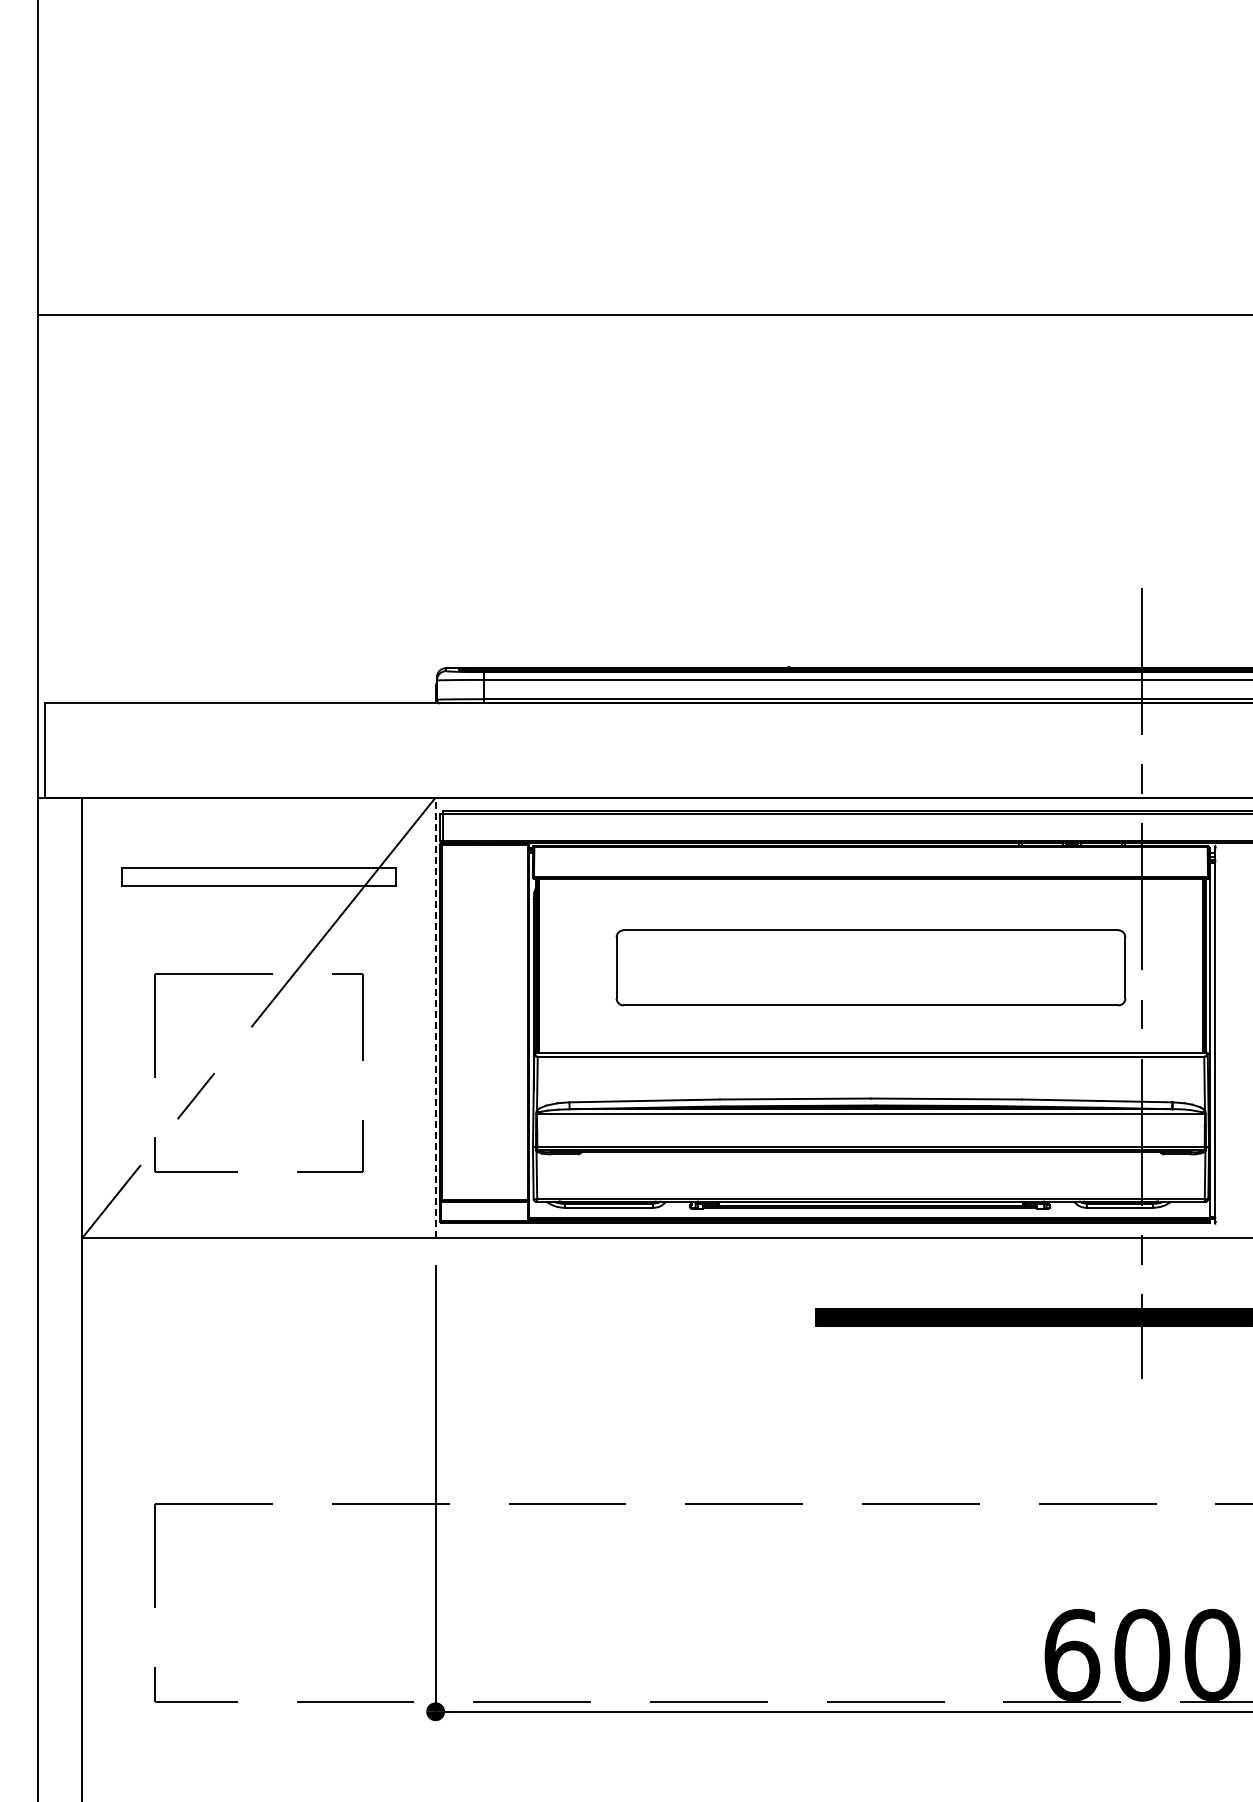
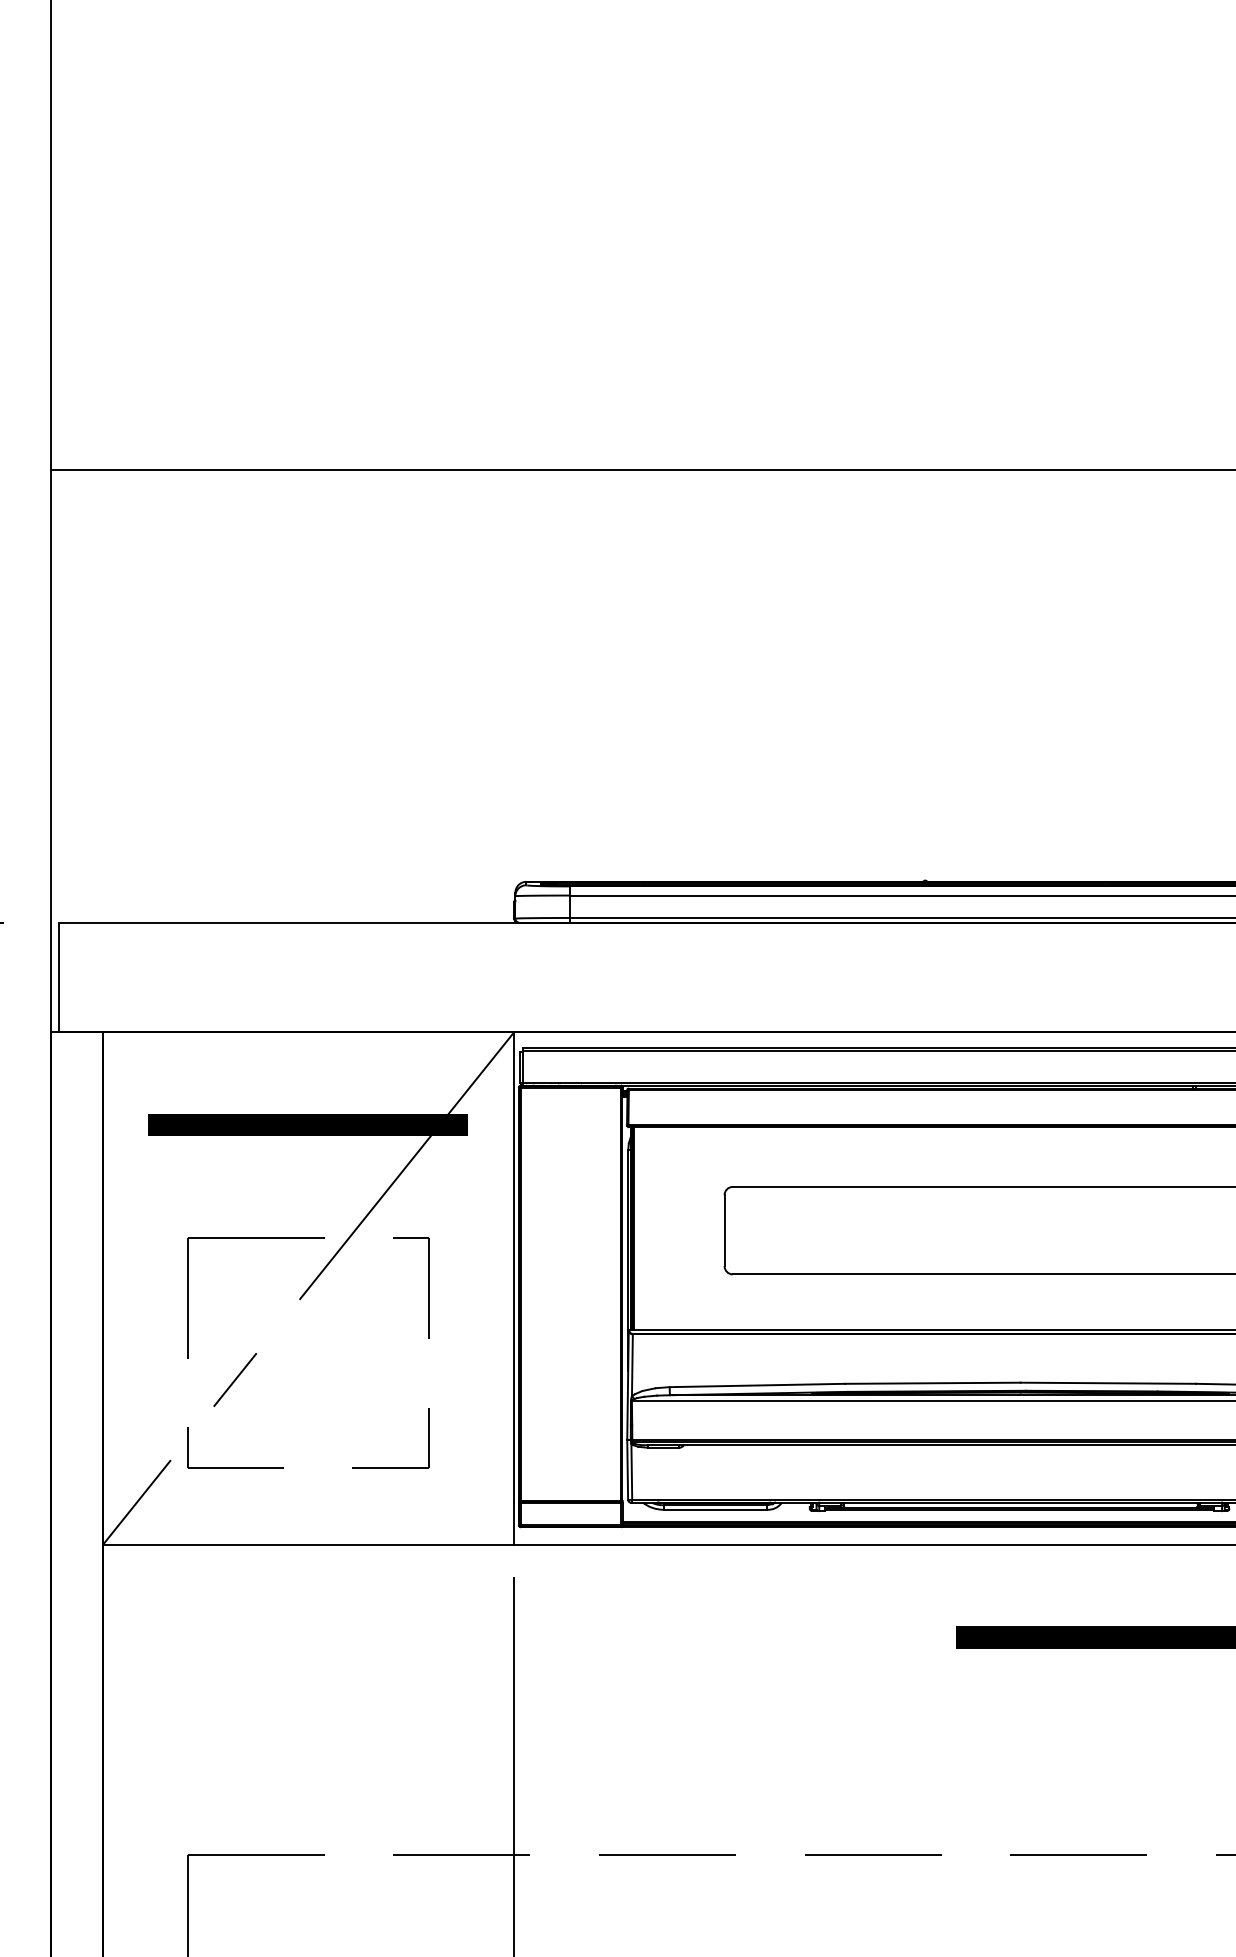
hatch: (258, 876) -> (307, 1124), added
line: (435, 1017) -> (513, 1288), dashed -> solid

